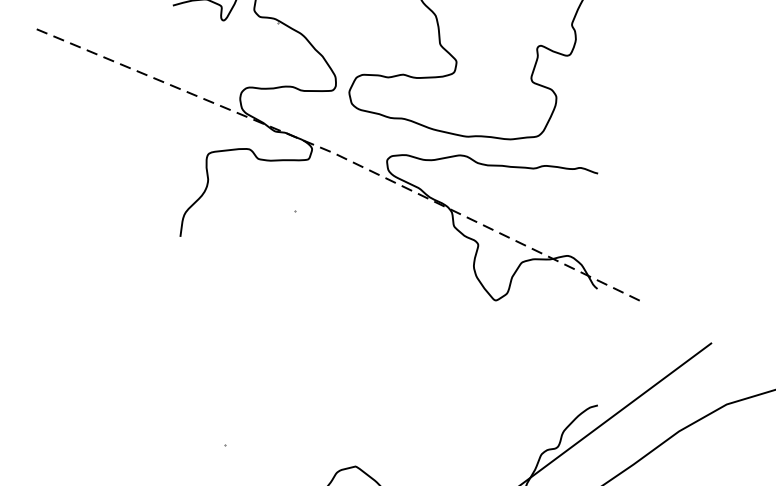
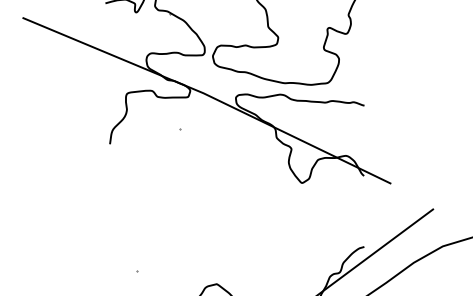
line: (342, 156) -> (208, 95), dashed -> solid

